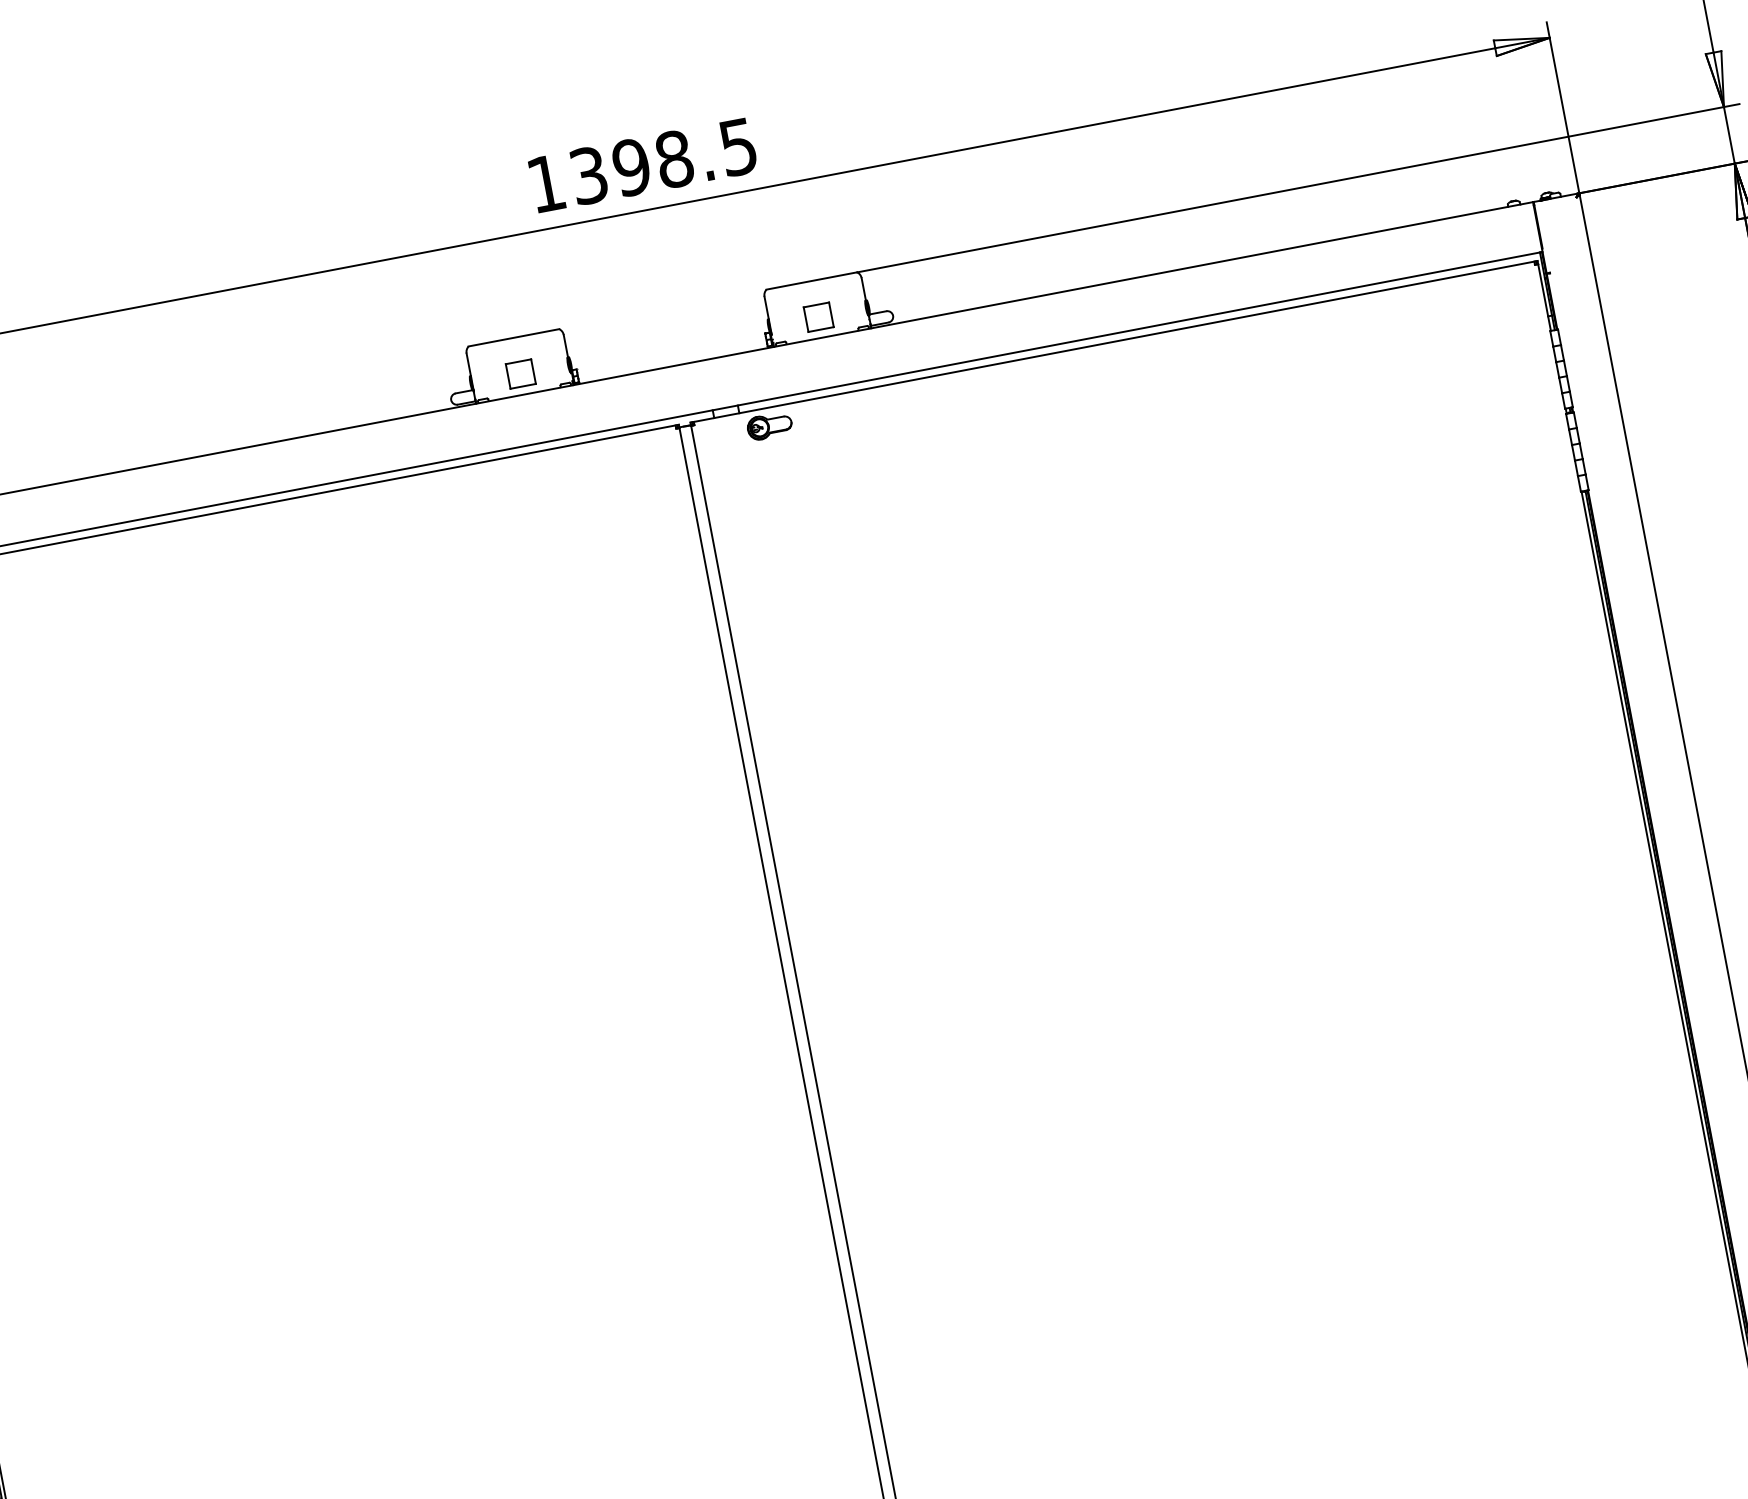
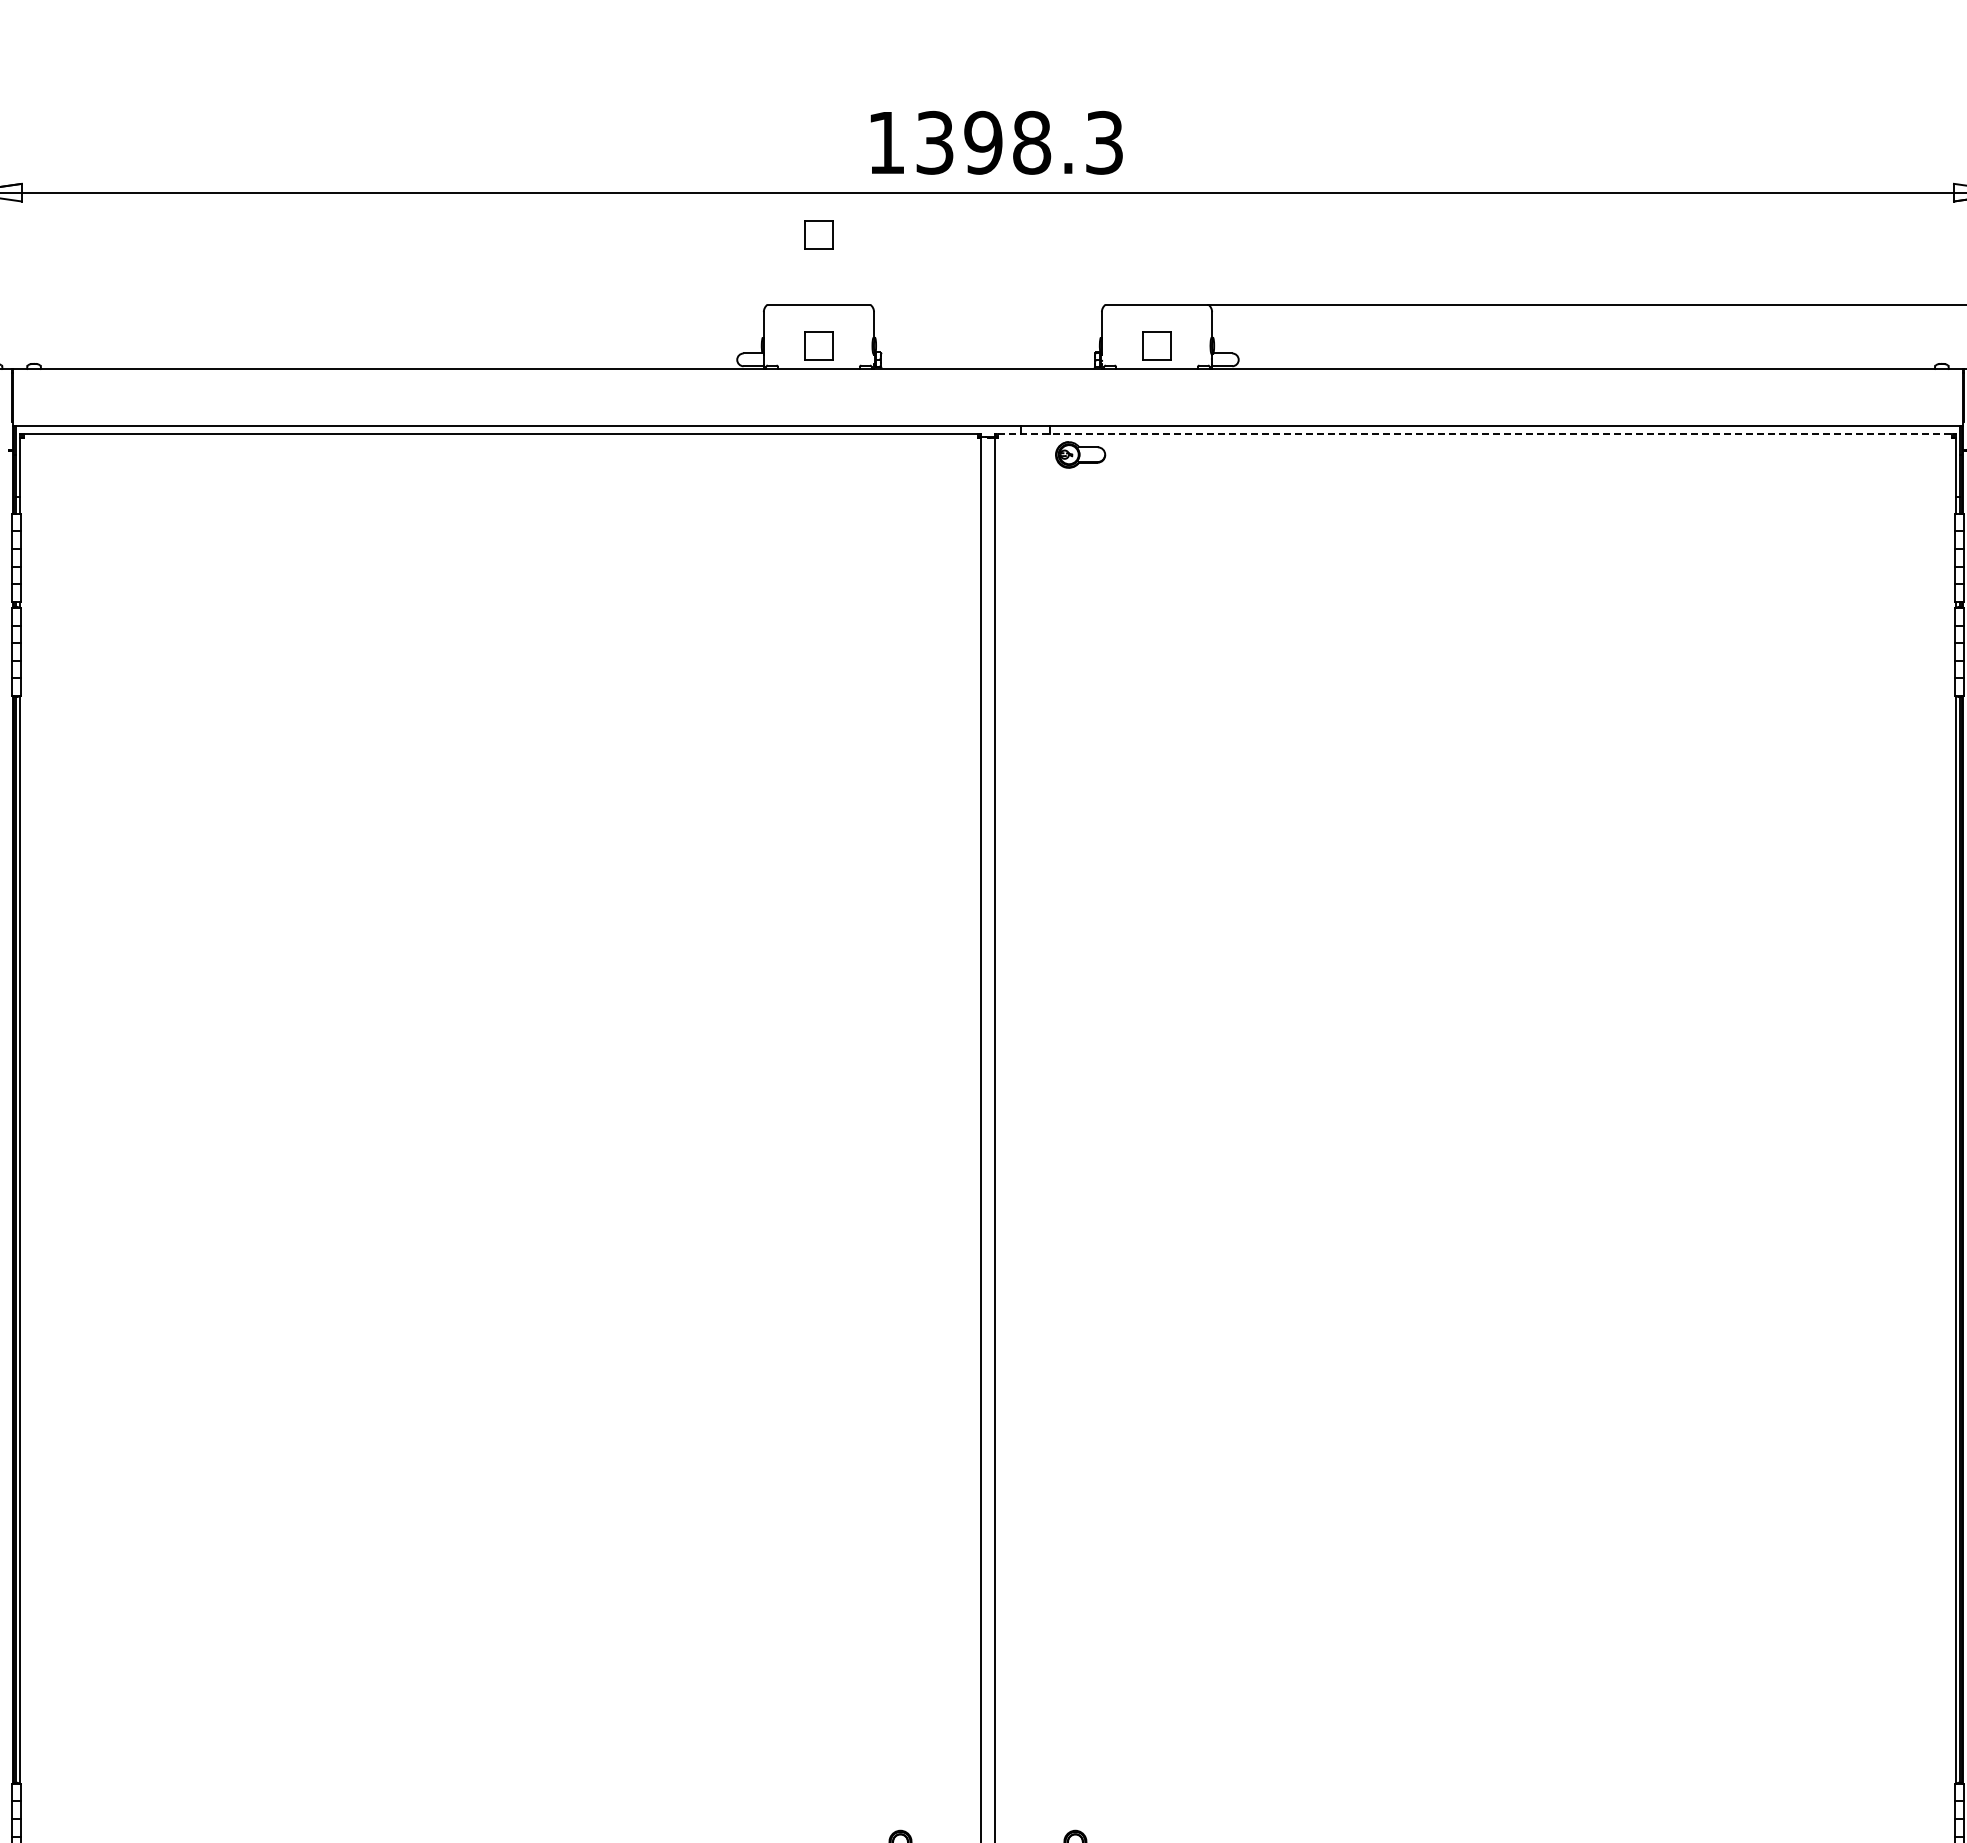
text: (738, 146) -> (1104, 142), 1398.5 -> 1398.3
part: (501, 275) -> (818, 234), added
line: (1114, 341) -> (1475, 434), solid -> dashed

